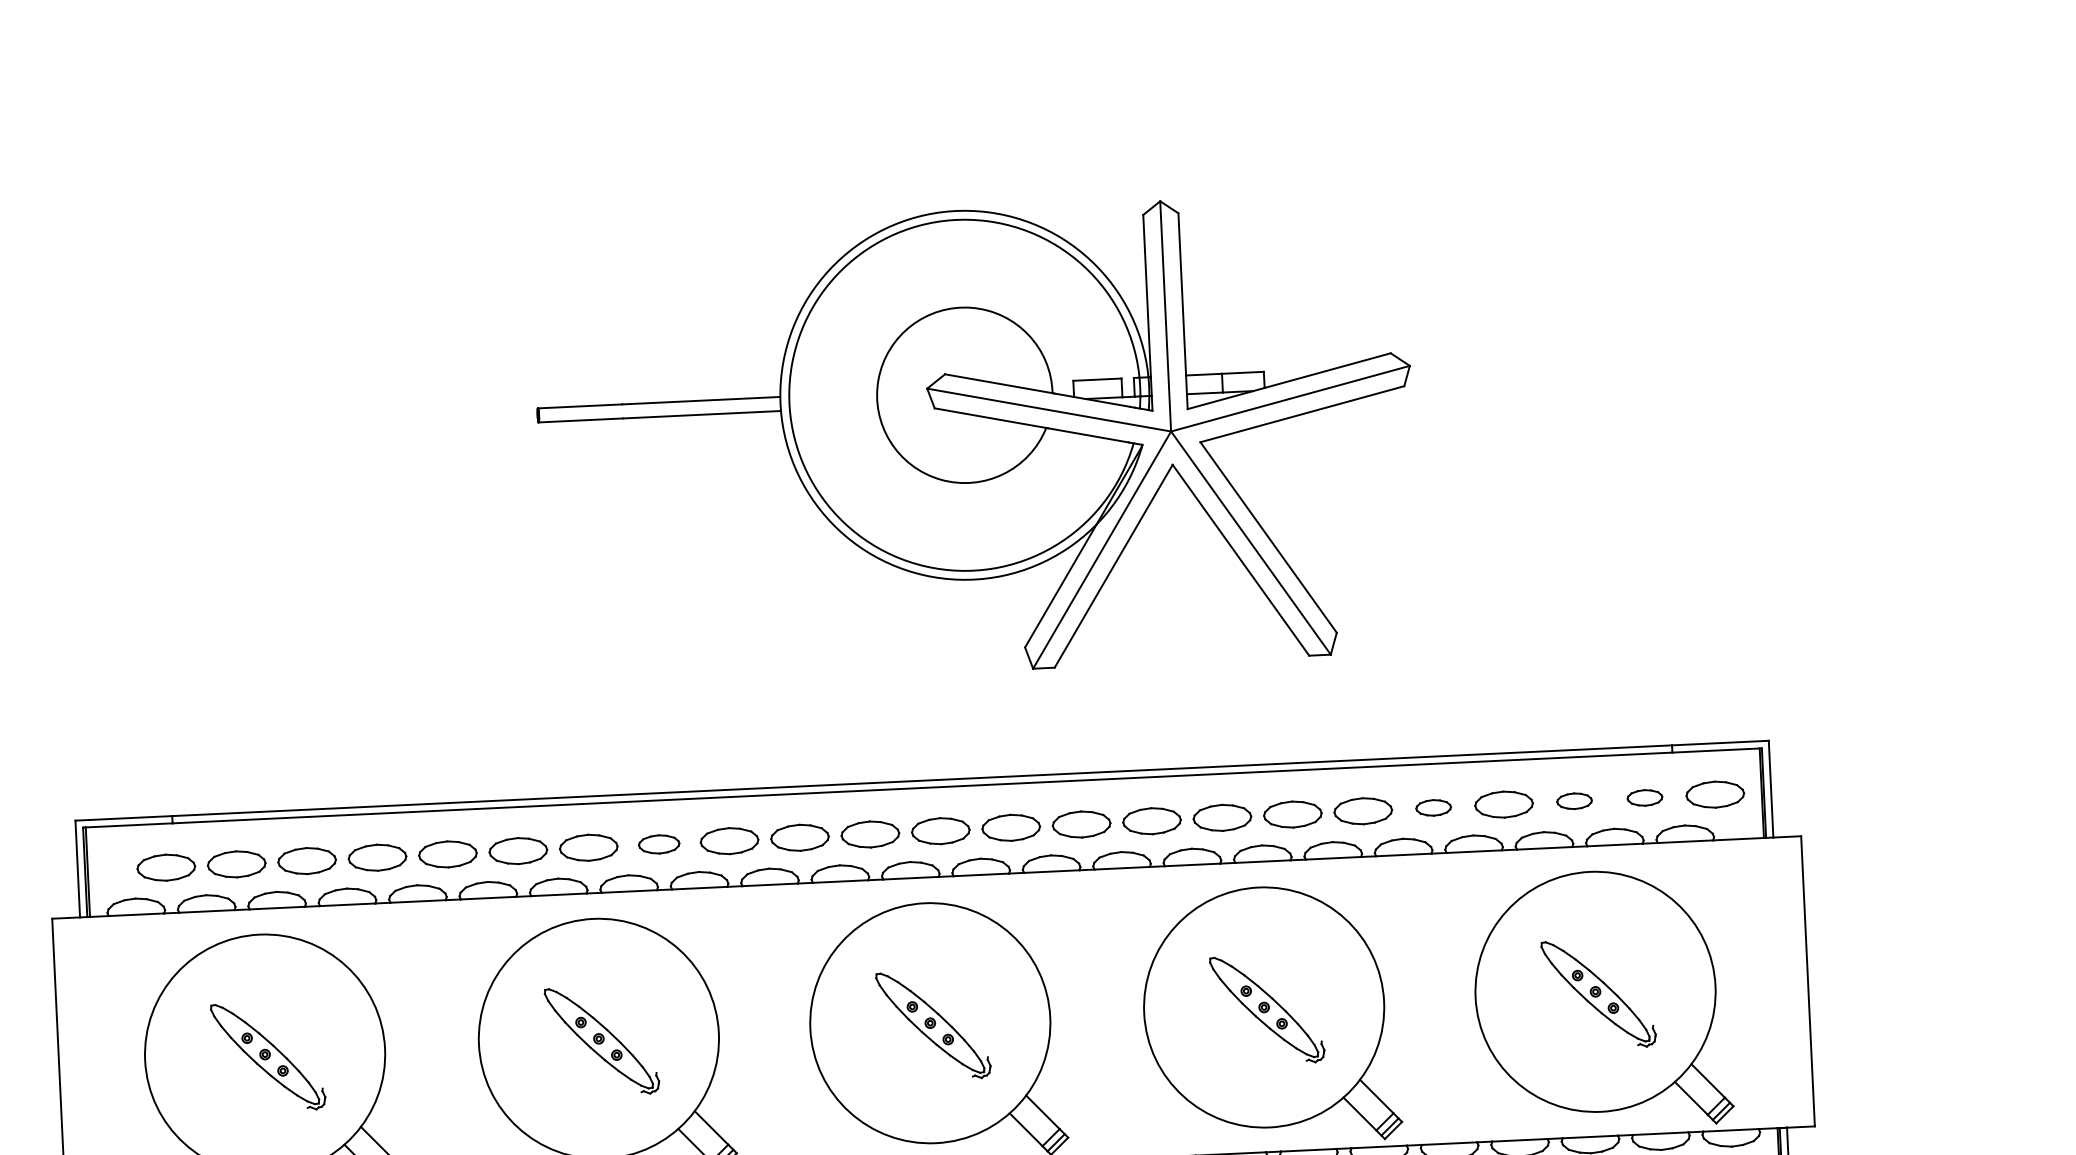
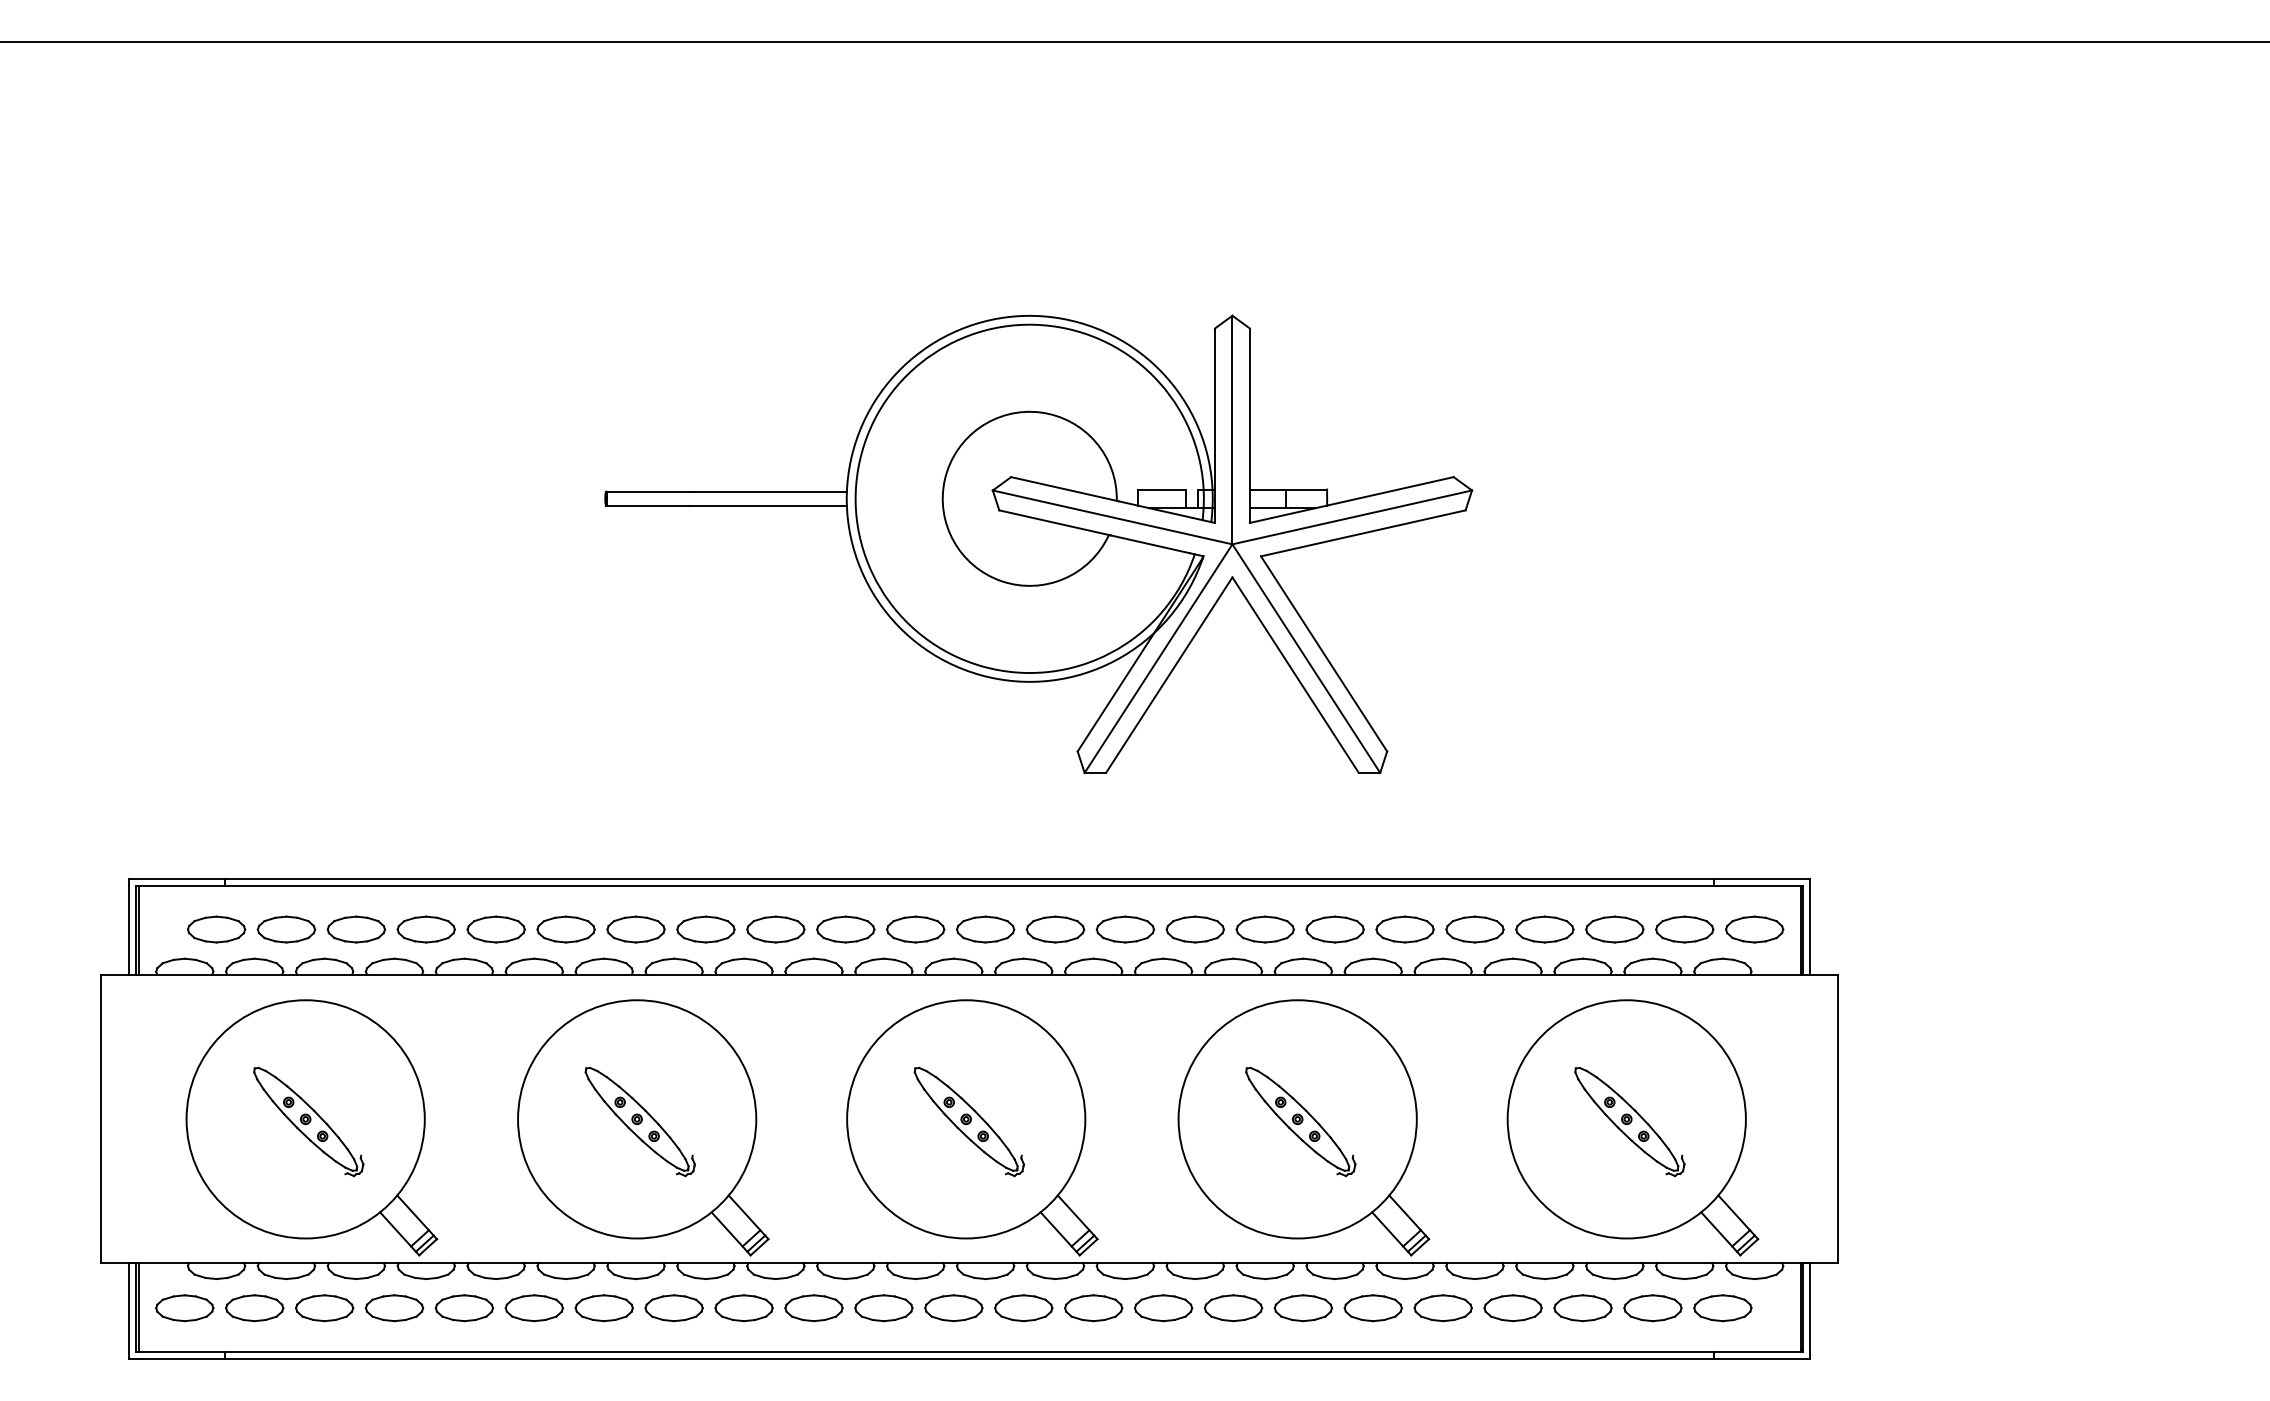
part: (1644, 797) -> (1684, 929), size x1.67
part: (1574, 801) -> (1614, 929), size x1.67
part: (1433, 807) -> (1474, 929), size x1.67
part: (658, 844) -> (705, 929), size x1.43

